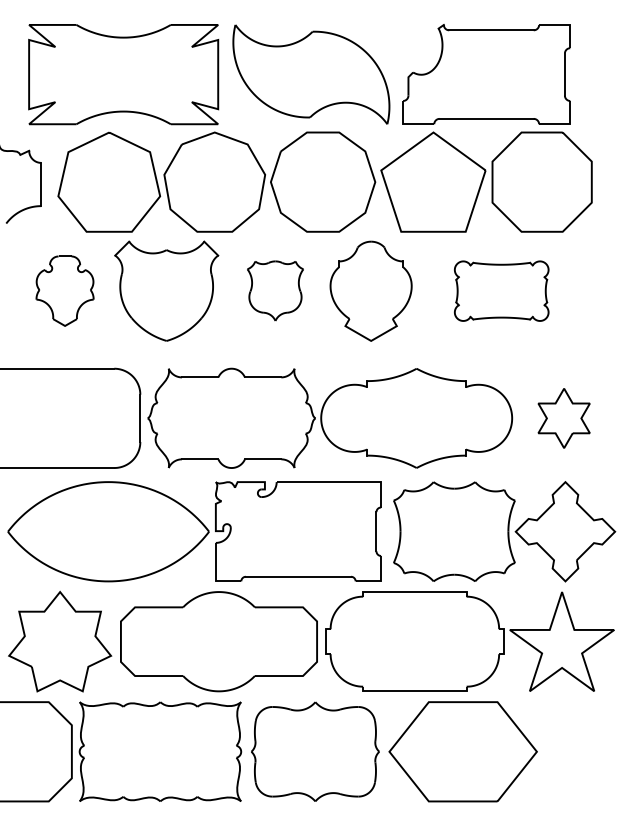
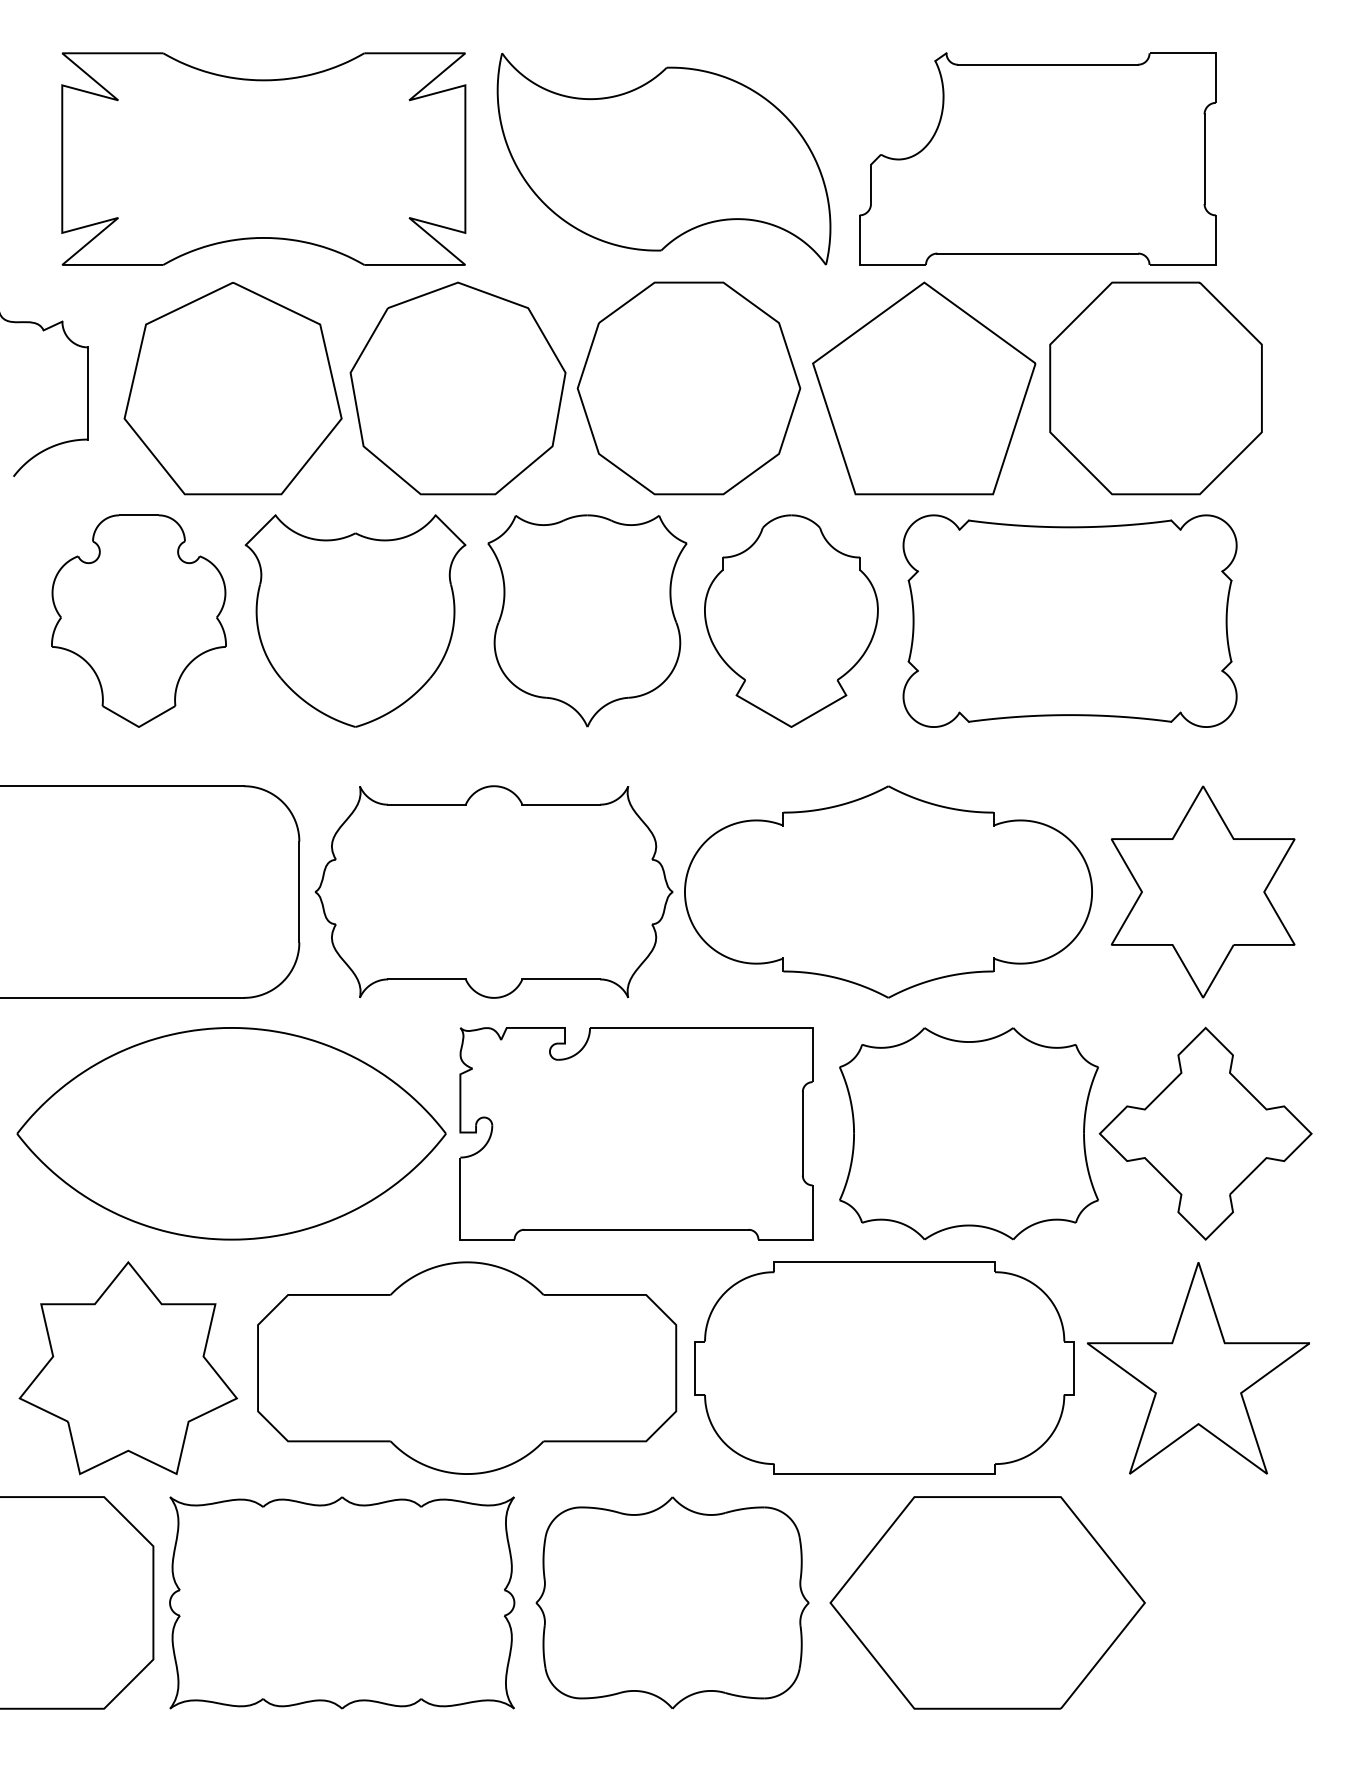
part: (64, 290) -> (137, 619), size x1.43
part: (275, 290) -> (587, 619), size x1.67
part: (501, 290) -> (1069, 619), size x1.67
part: (563, 418) -> (1201, 892), size x1.67

